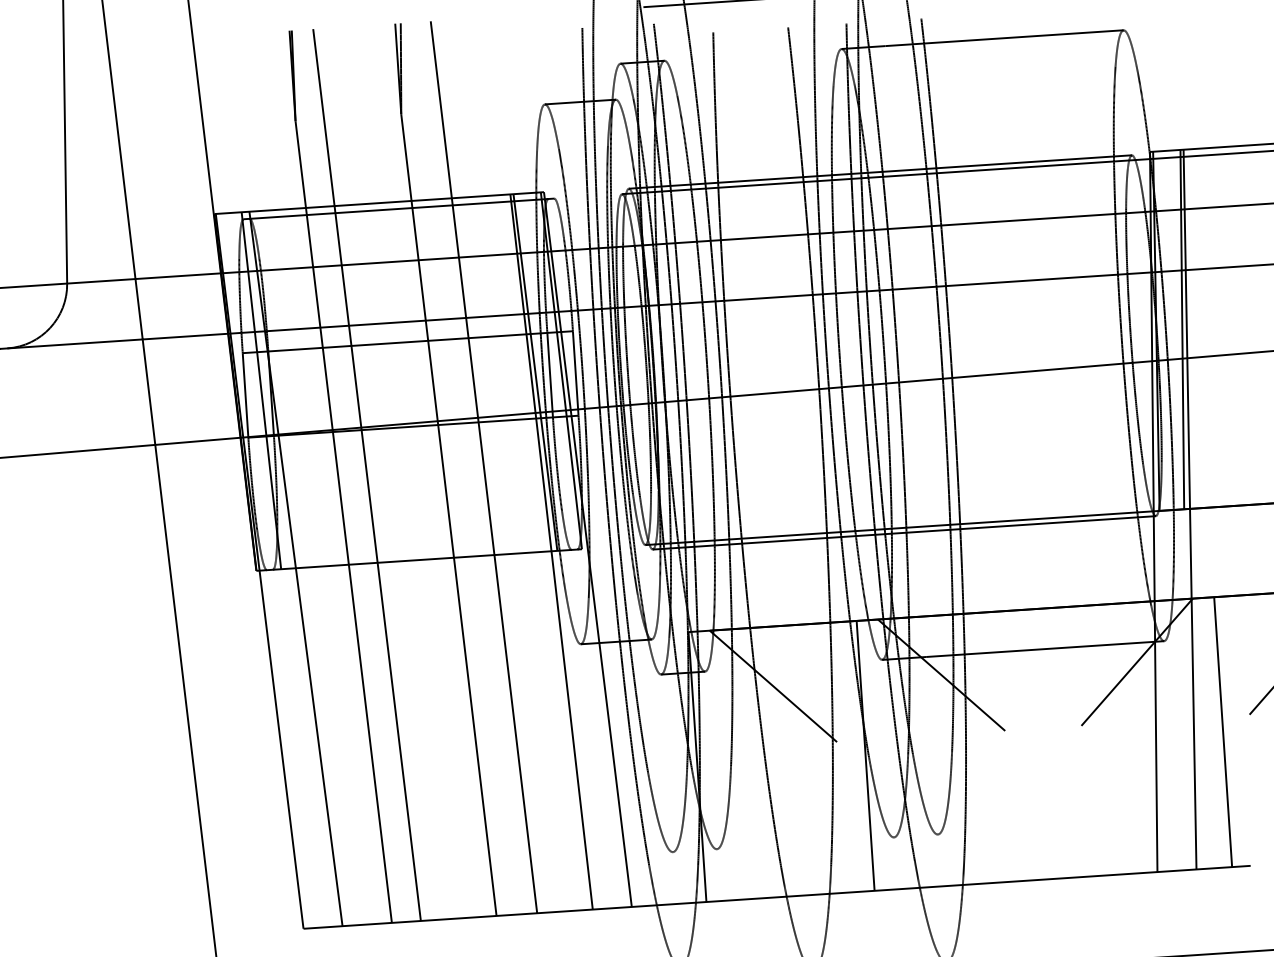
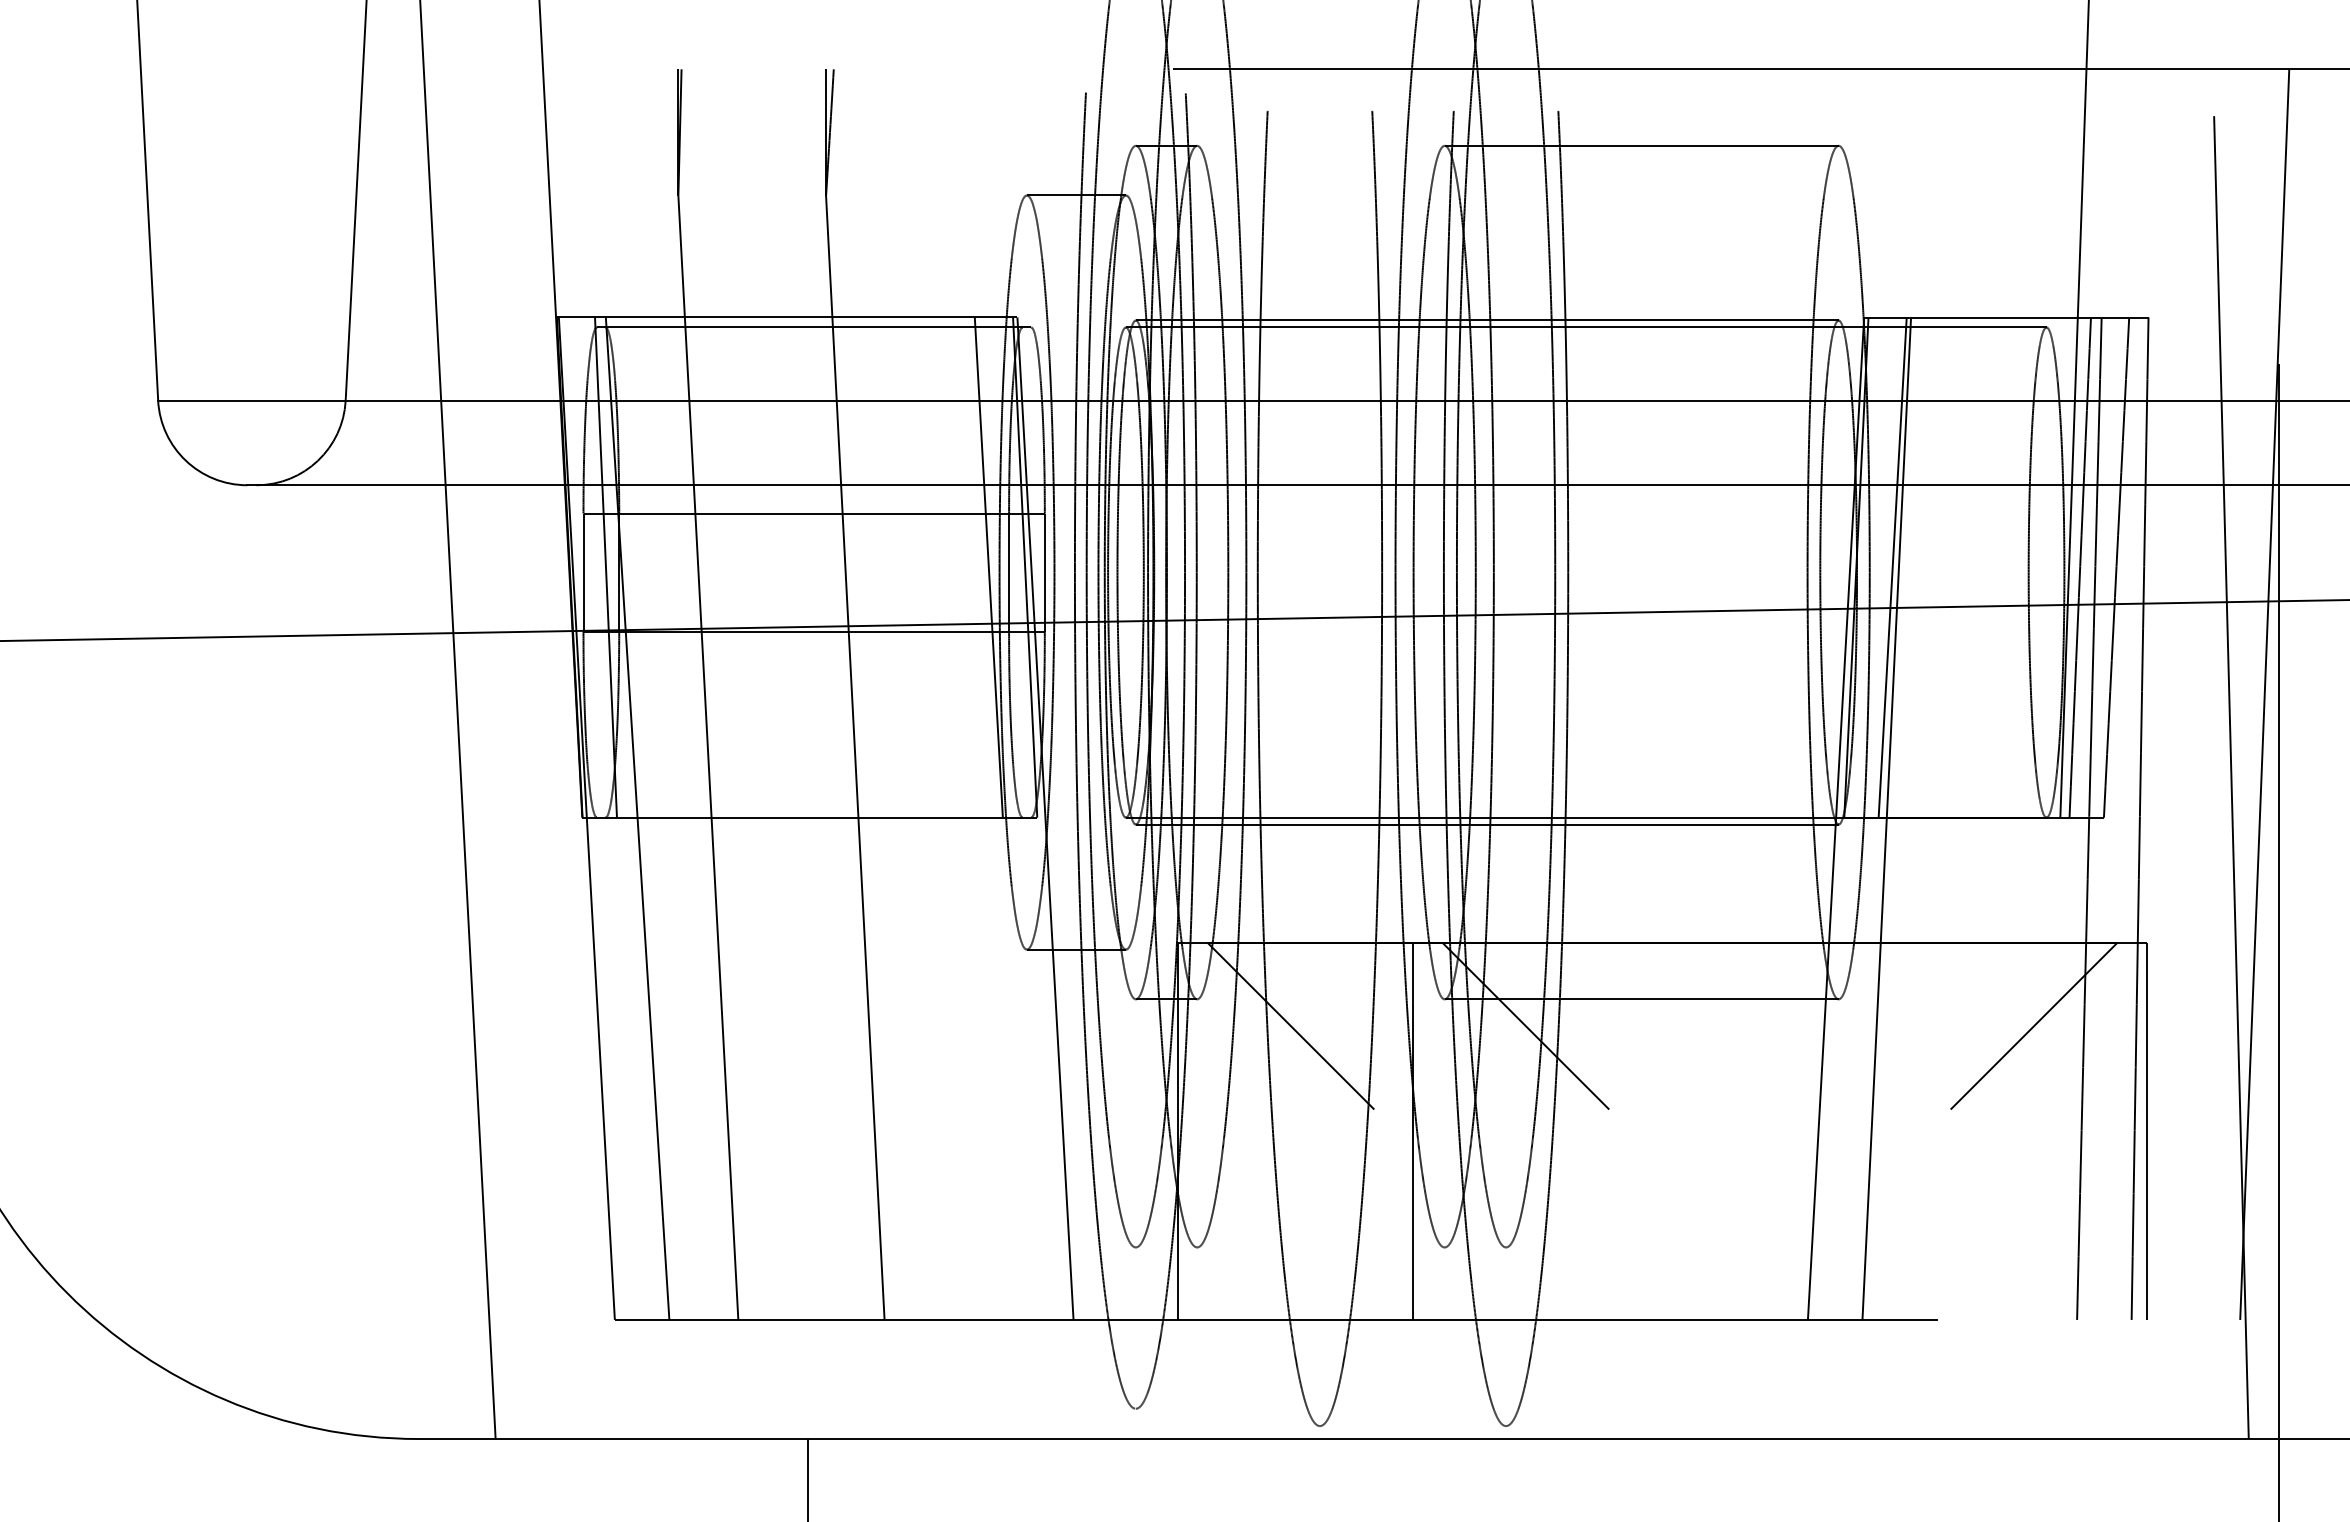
line: (483, 467) -> (908, 694), removed
line: (366, 475) -> (744, 694), removed
line: (551, 551) -> (994, 818), removed
line: (1136, 661) -> (1798, 1025), removed
line: (1223, 731) -> (1912, 1130), removed

